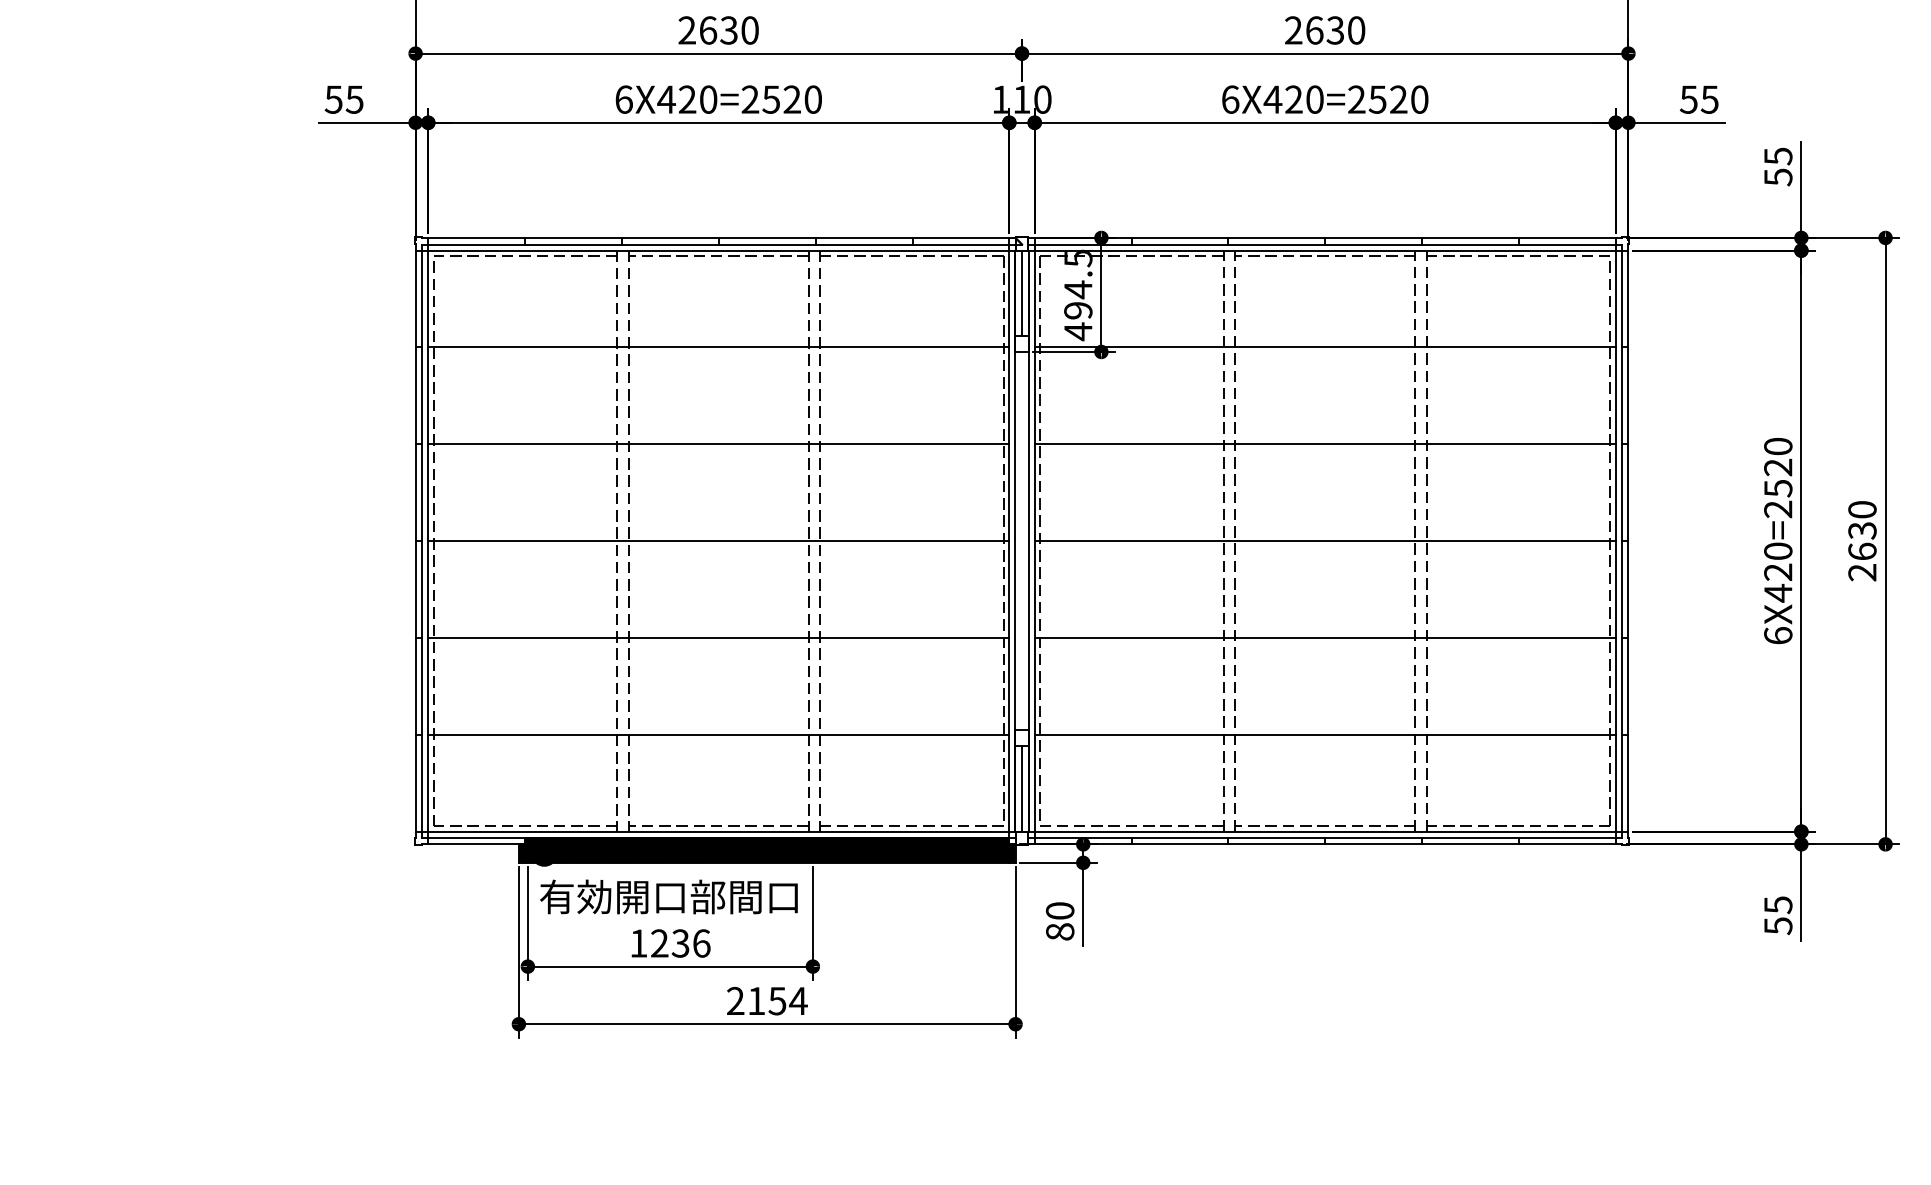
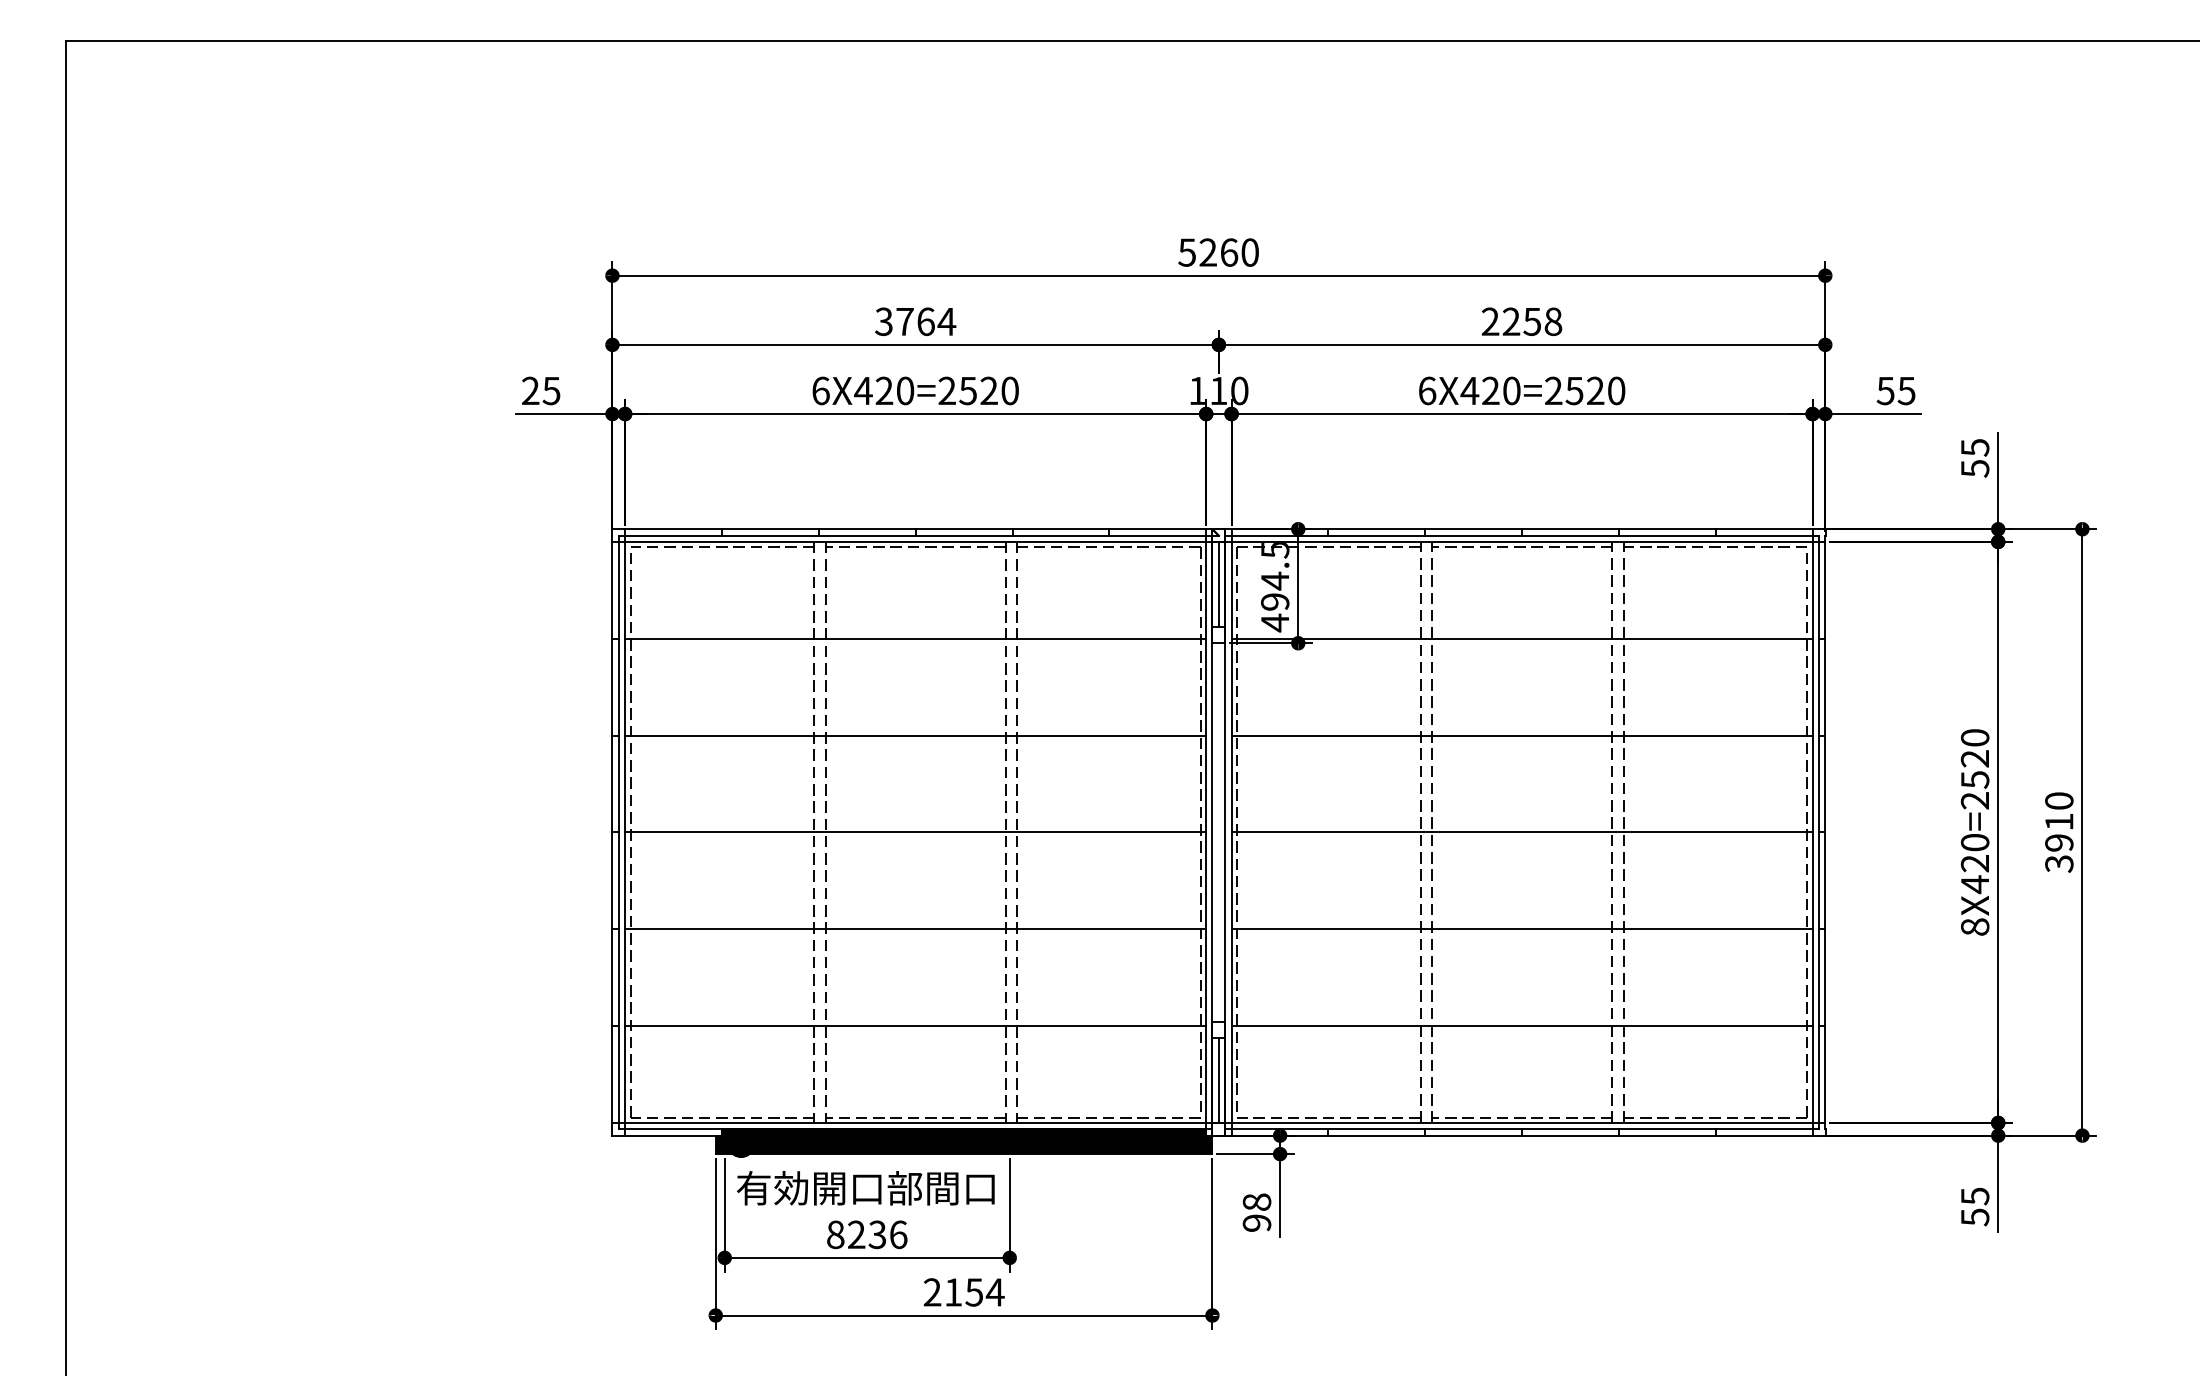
text: (718, 30) -> (915, 321), 2630 -> 3764
text: (1335, 30) -> (1532, 321), 2630 -> 2258
text: (333, 99) -> (530, 390), 55 -> 25
text: (1862, 551) -> (2059, 842), 2630 -> 3910
text: (1777, 635) -> (1974, 926), 6X420=2520 -> 8X420=2520
text: (1059, 921) -> (1256, 1212), 80 -> 98
text: (638, 943) -> (835, 1234), 1236 -> 8236

